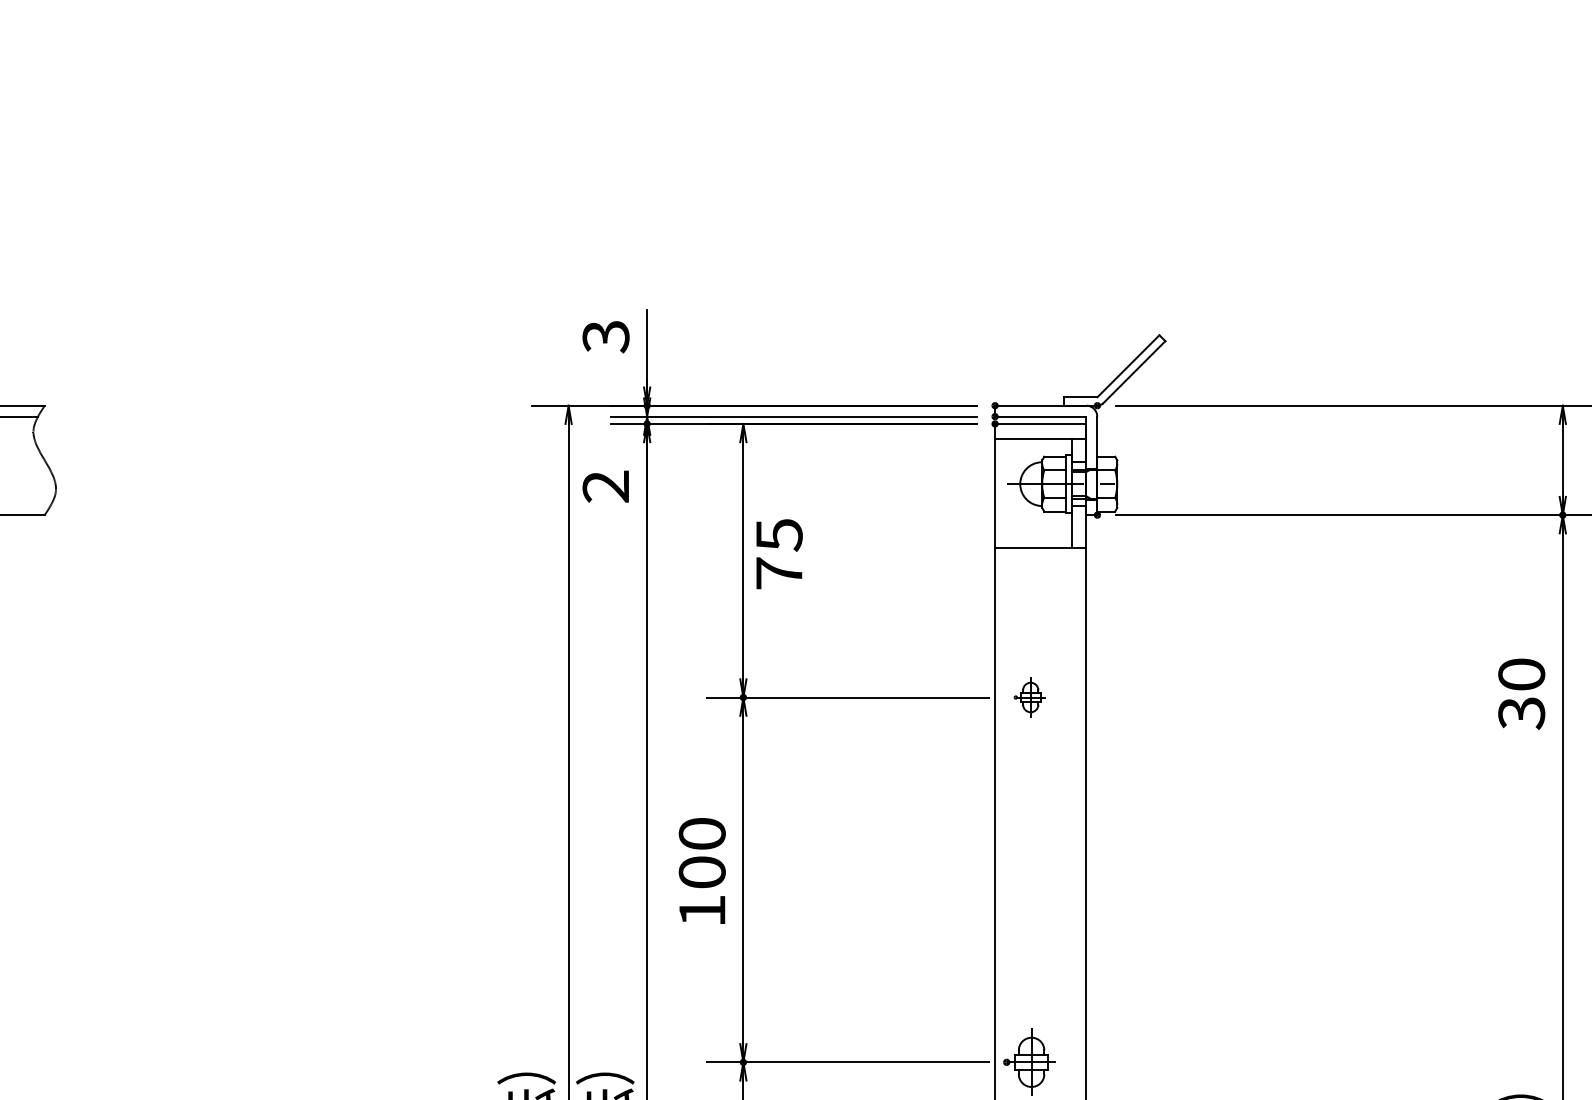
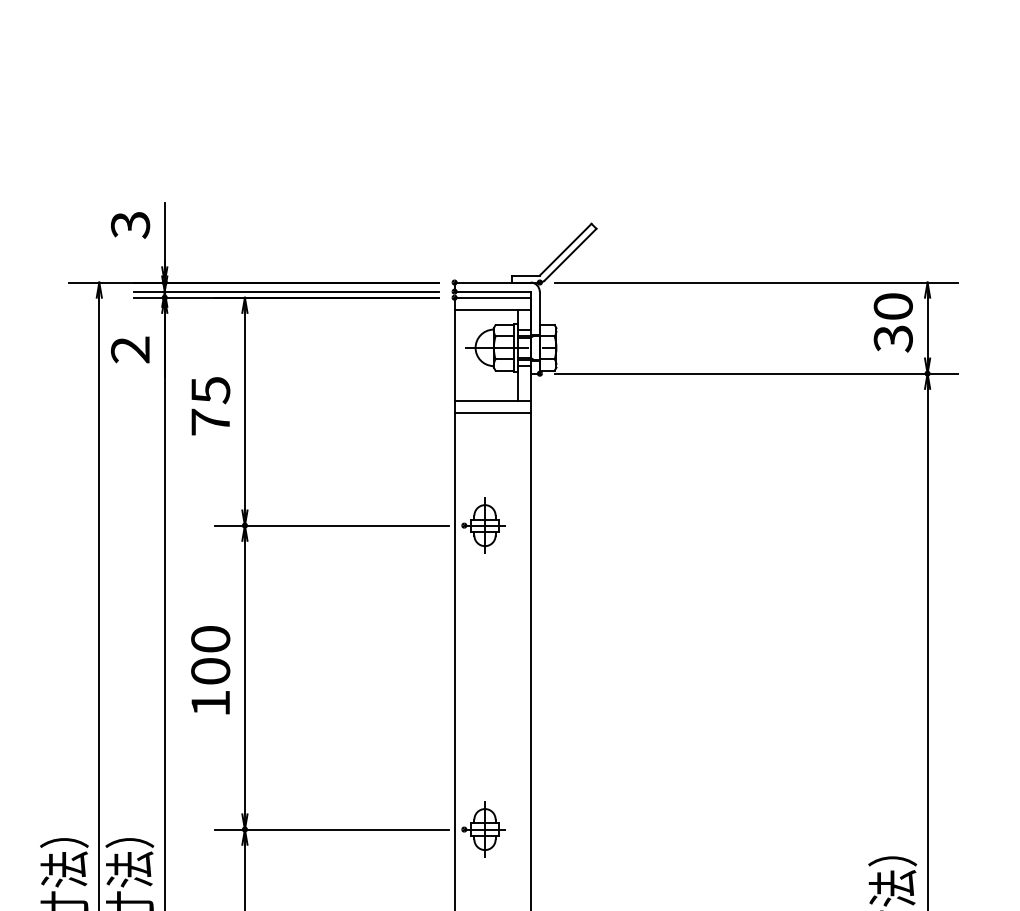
text: (779, 554) -> (210, 406), moved
line: (1040, 562) -> (492, 413), added
text: (1521, 693) -> (893, 322), moved
part: (1029, 697) -> (483, 525), size x1.67

